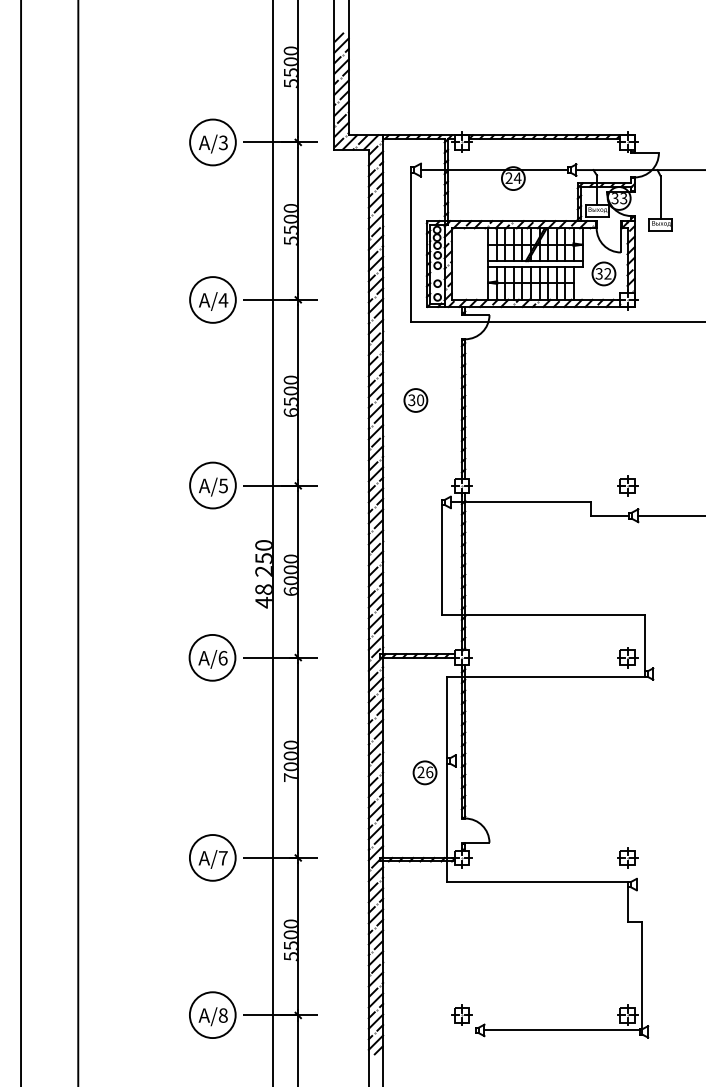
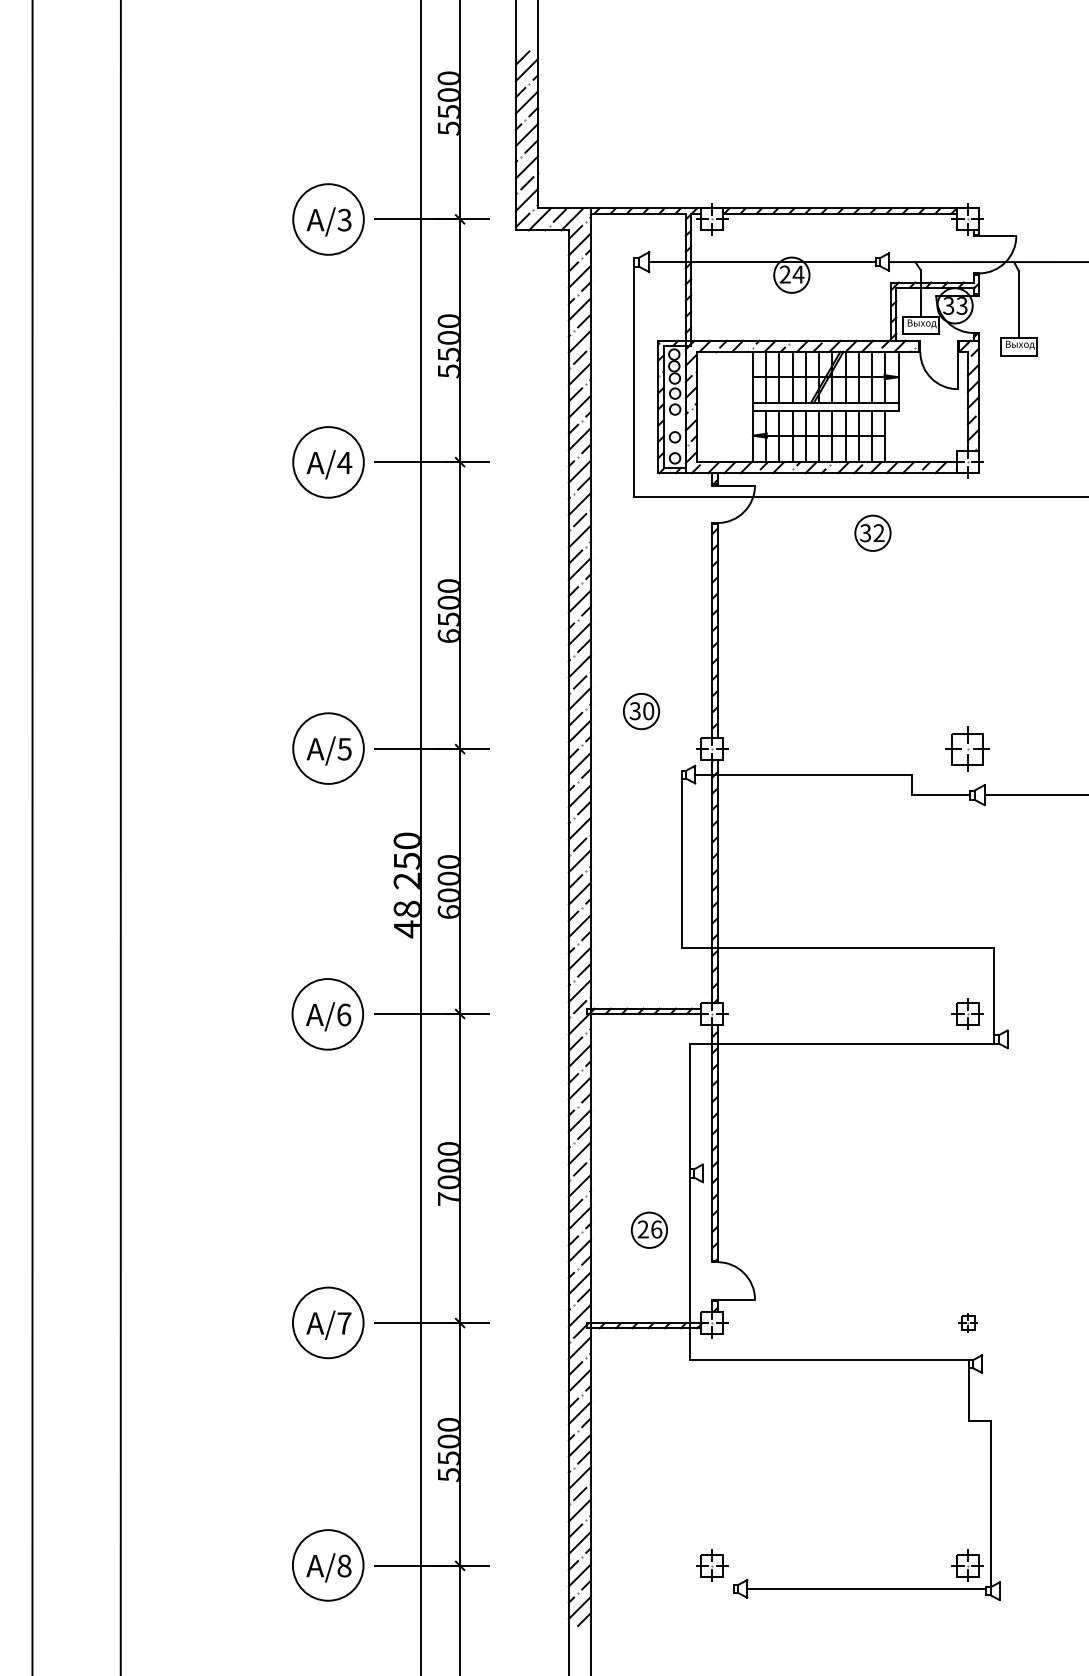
part: (603, 273) -> (872, 532), moved
part: (415, 400) -> (640, 711), moved
part: (627, 485) -> (967, 748), size x1.4
part: (424, 772) -> (648, 1229), moved
part: (627, 857) -> (967, 1322), size x0.6

